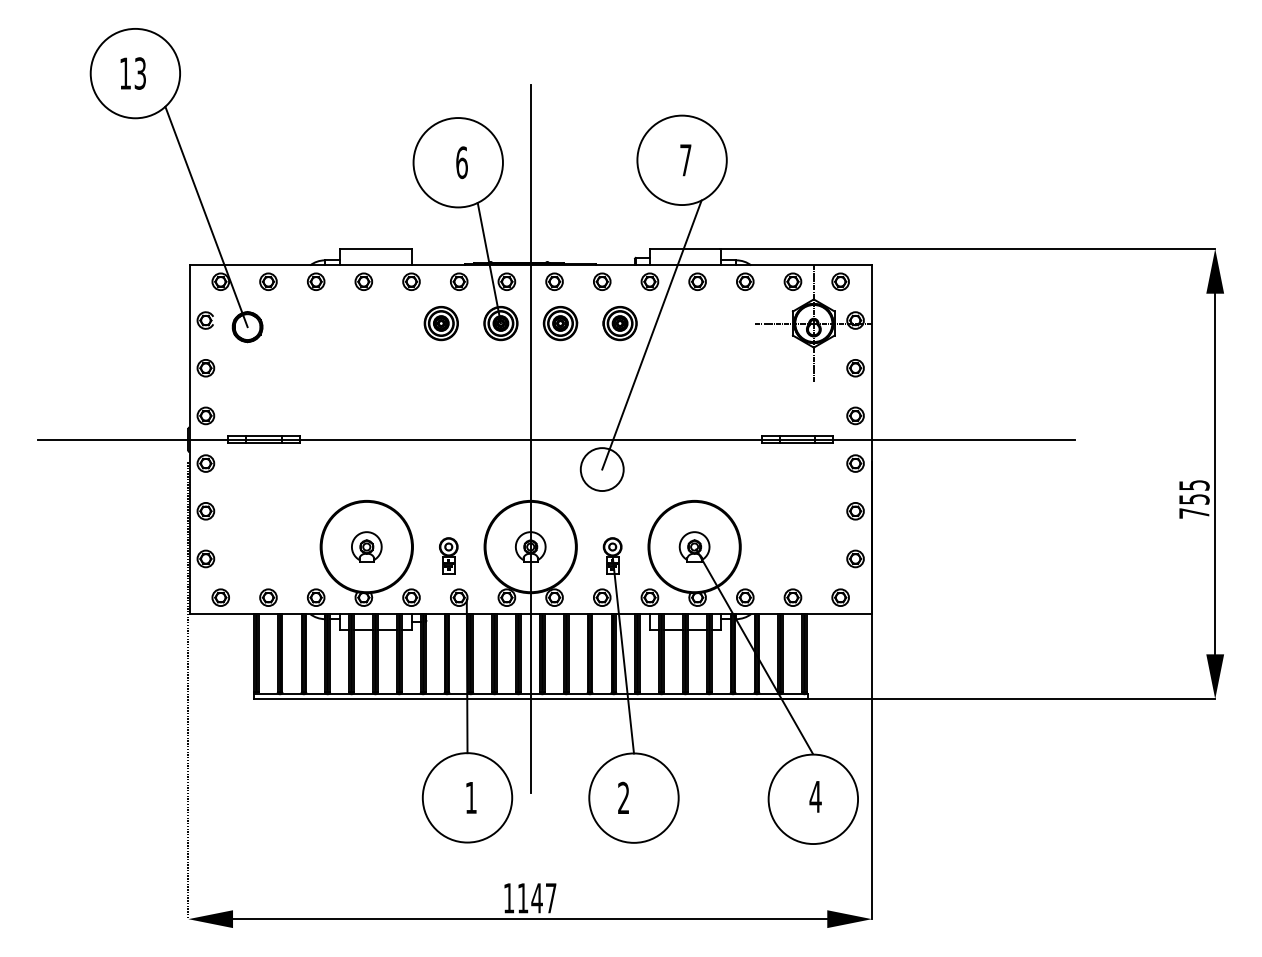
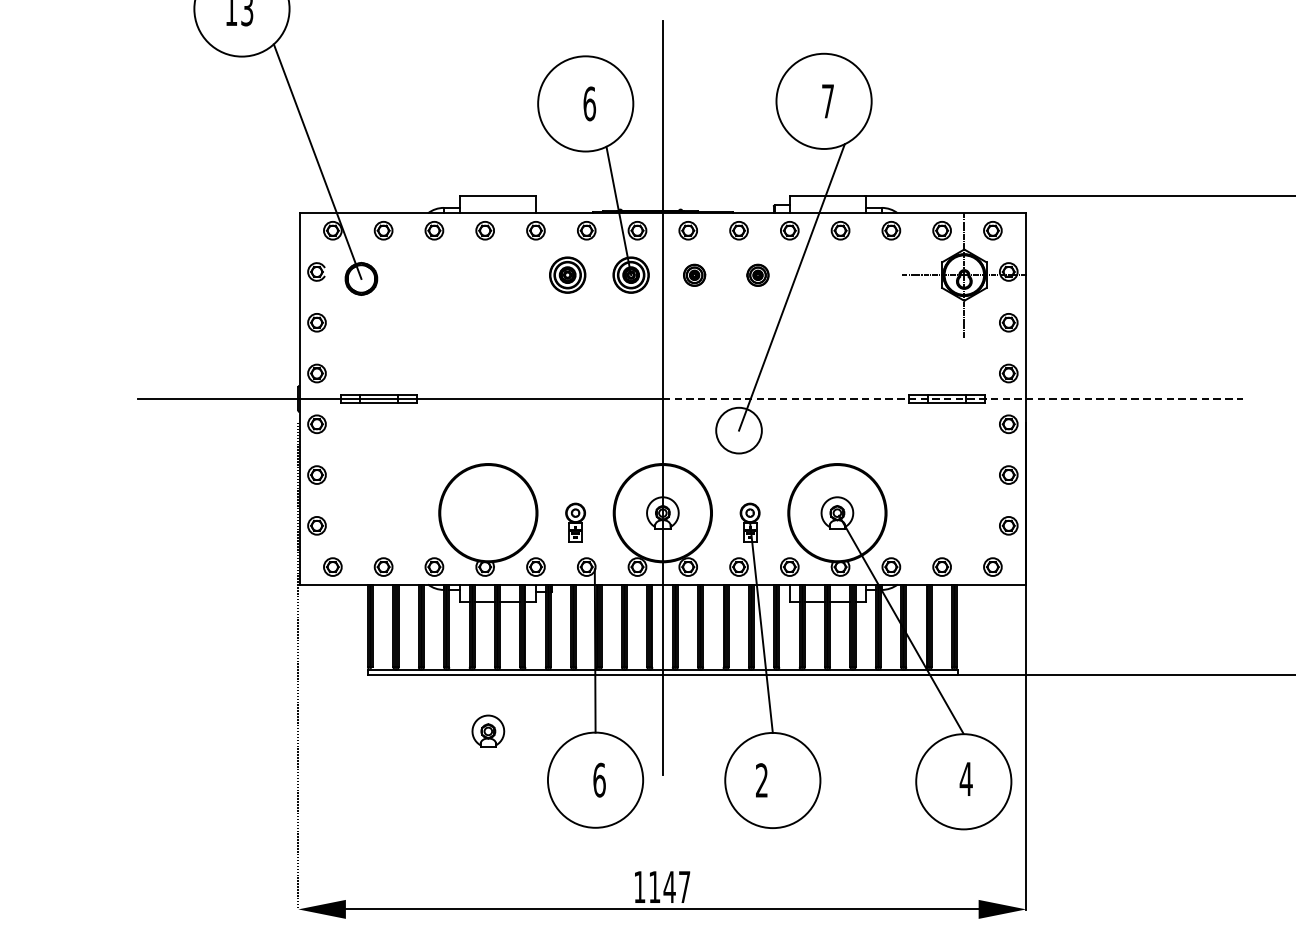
part: (560, 323) -> (694, 275), size x0.6
part: (619, 323) -> (757, 275), size x0.6
line: (803, 439) -> (953, 398), solid -> dashed
part: (366, 546) -> (488, 730), moved
text: (471, 797) -> (599, 779), 1 -> 6

